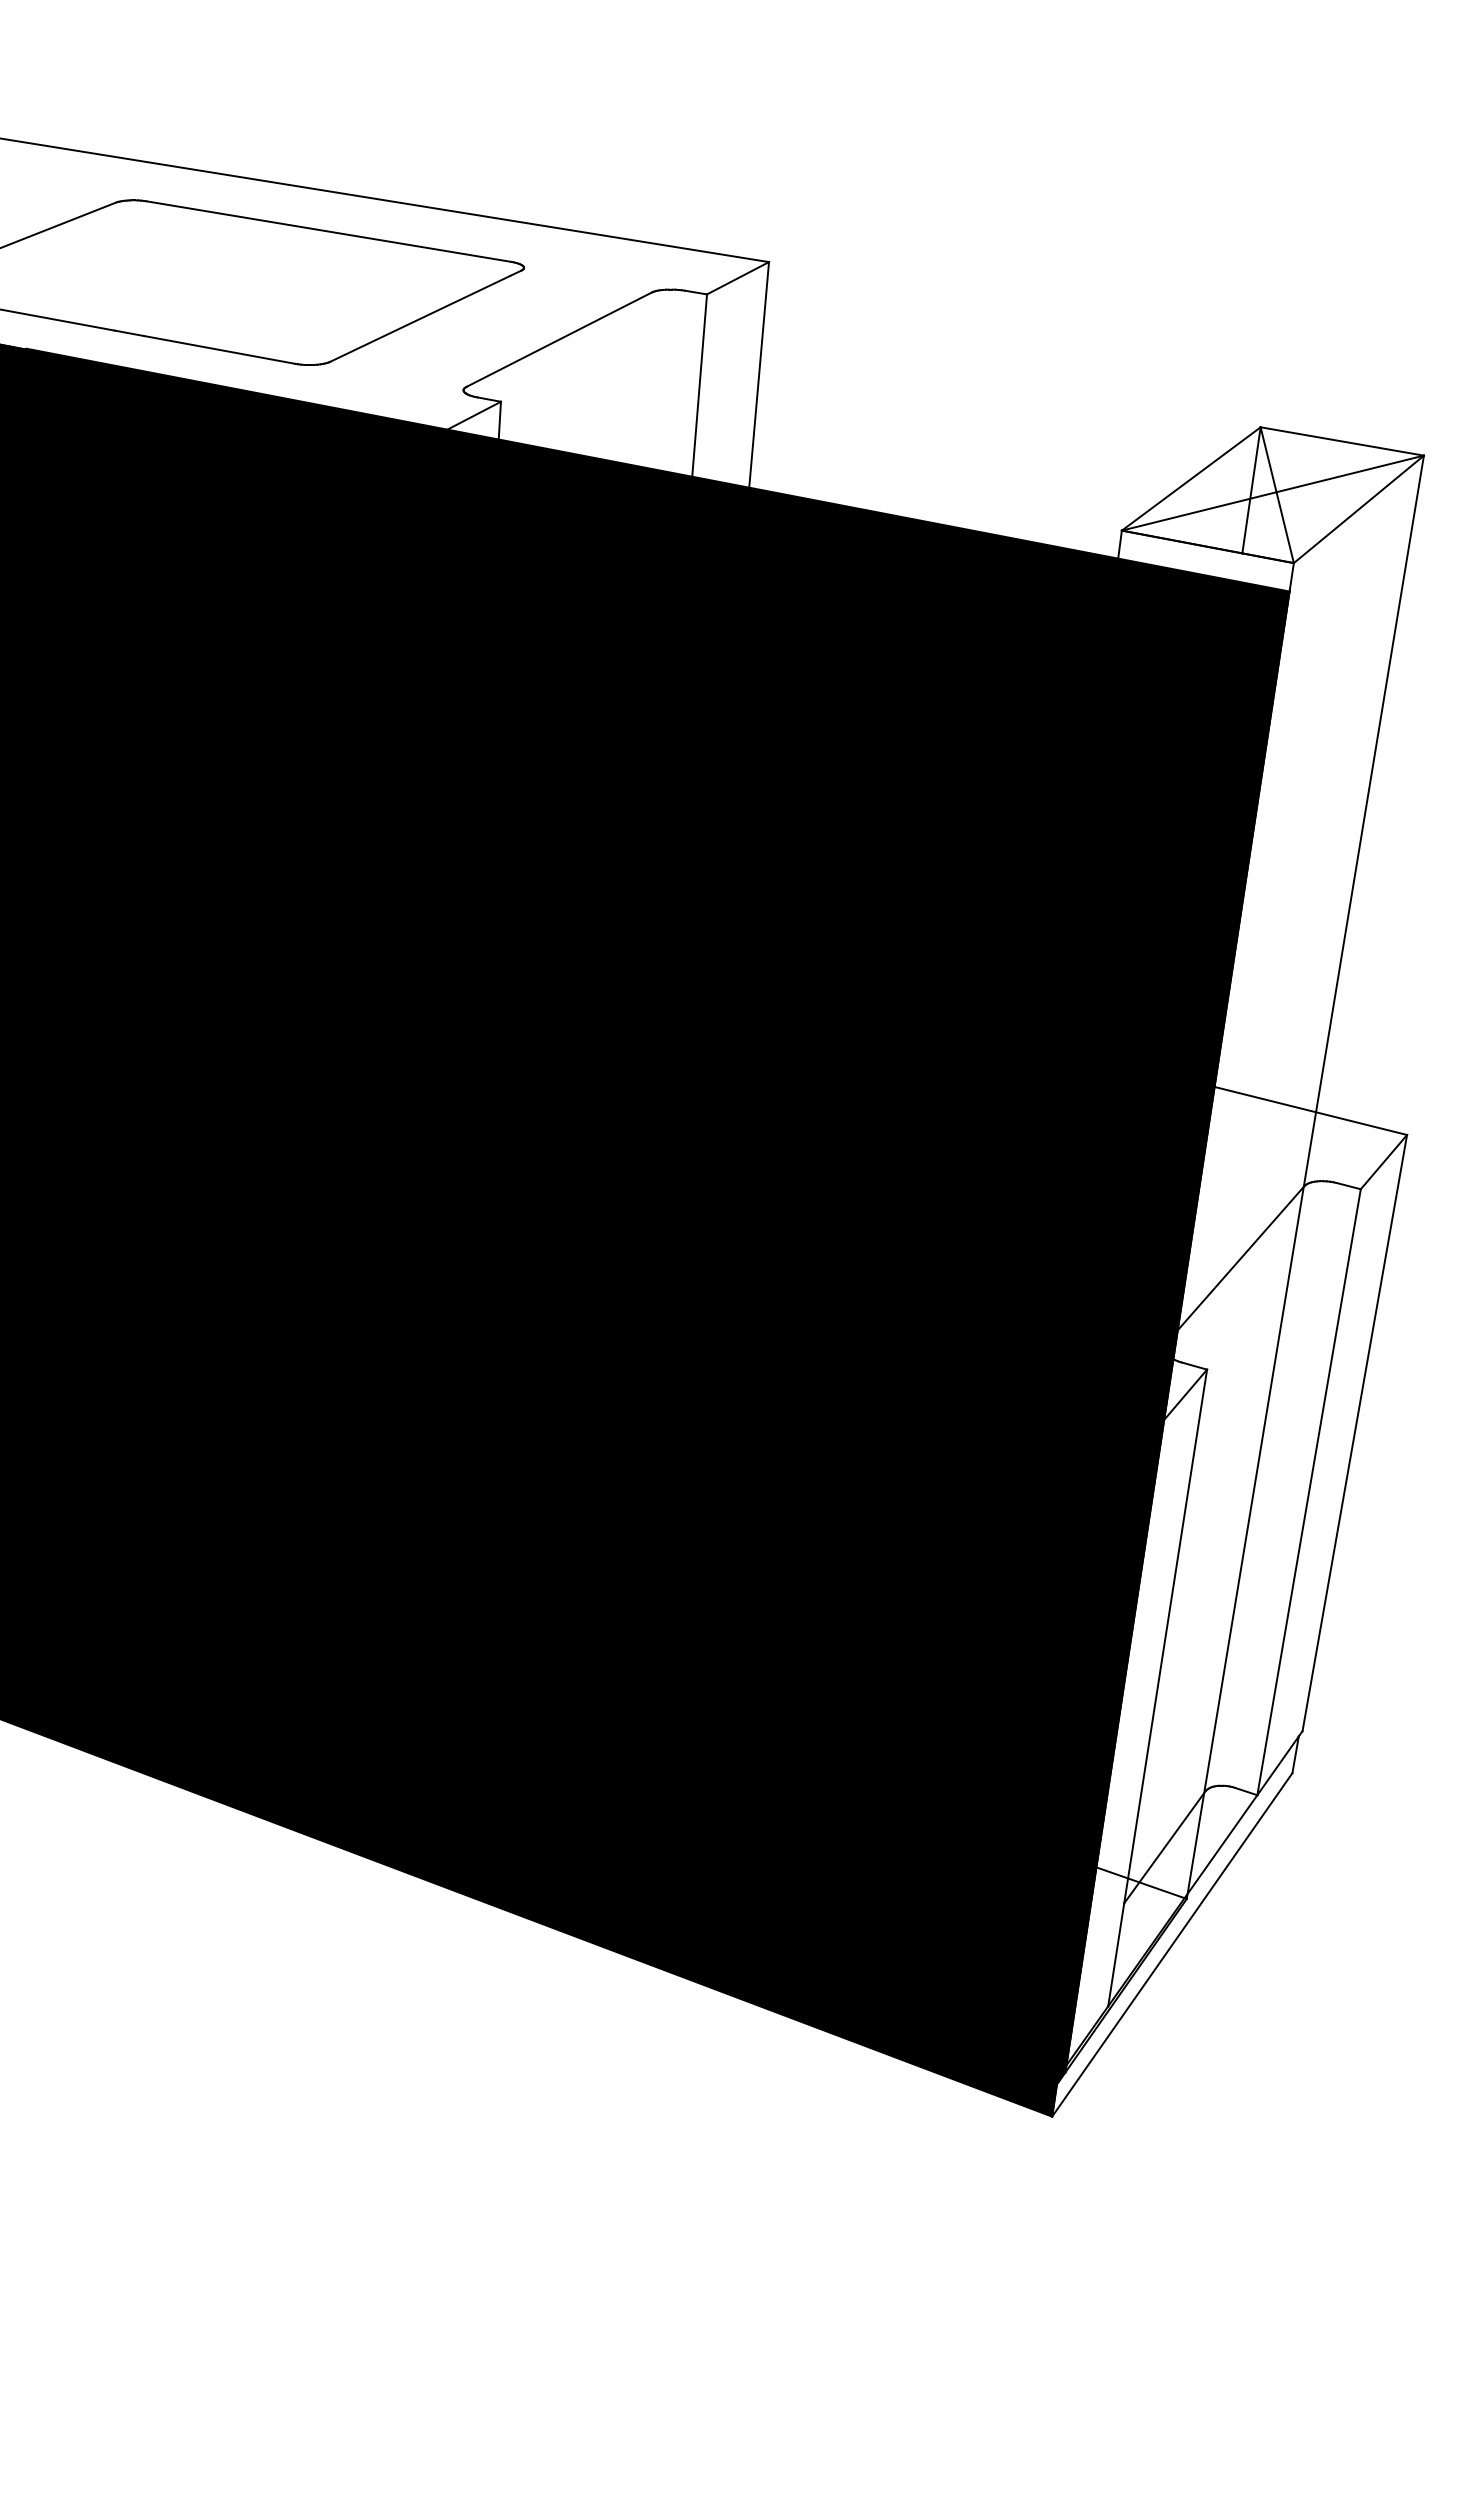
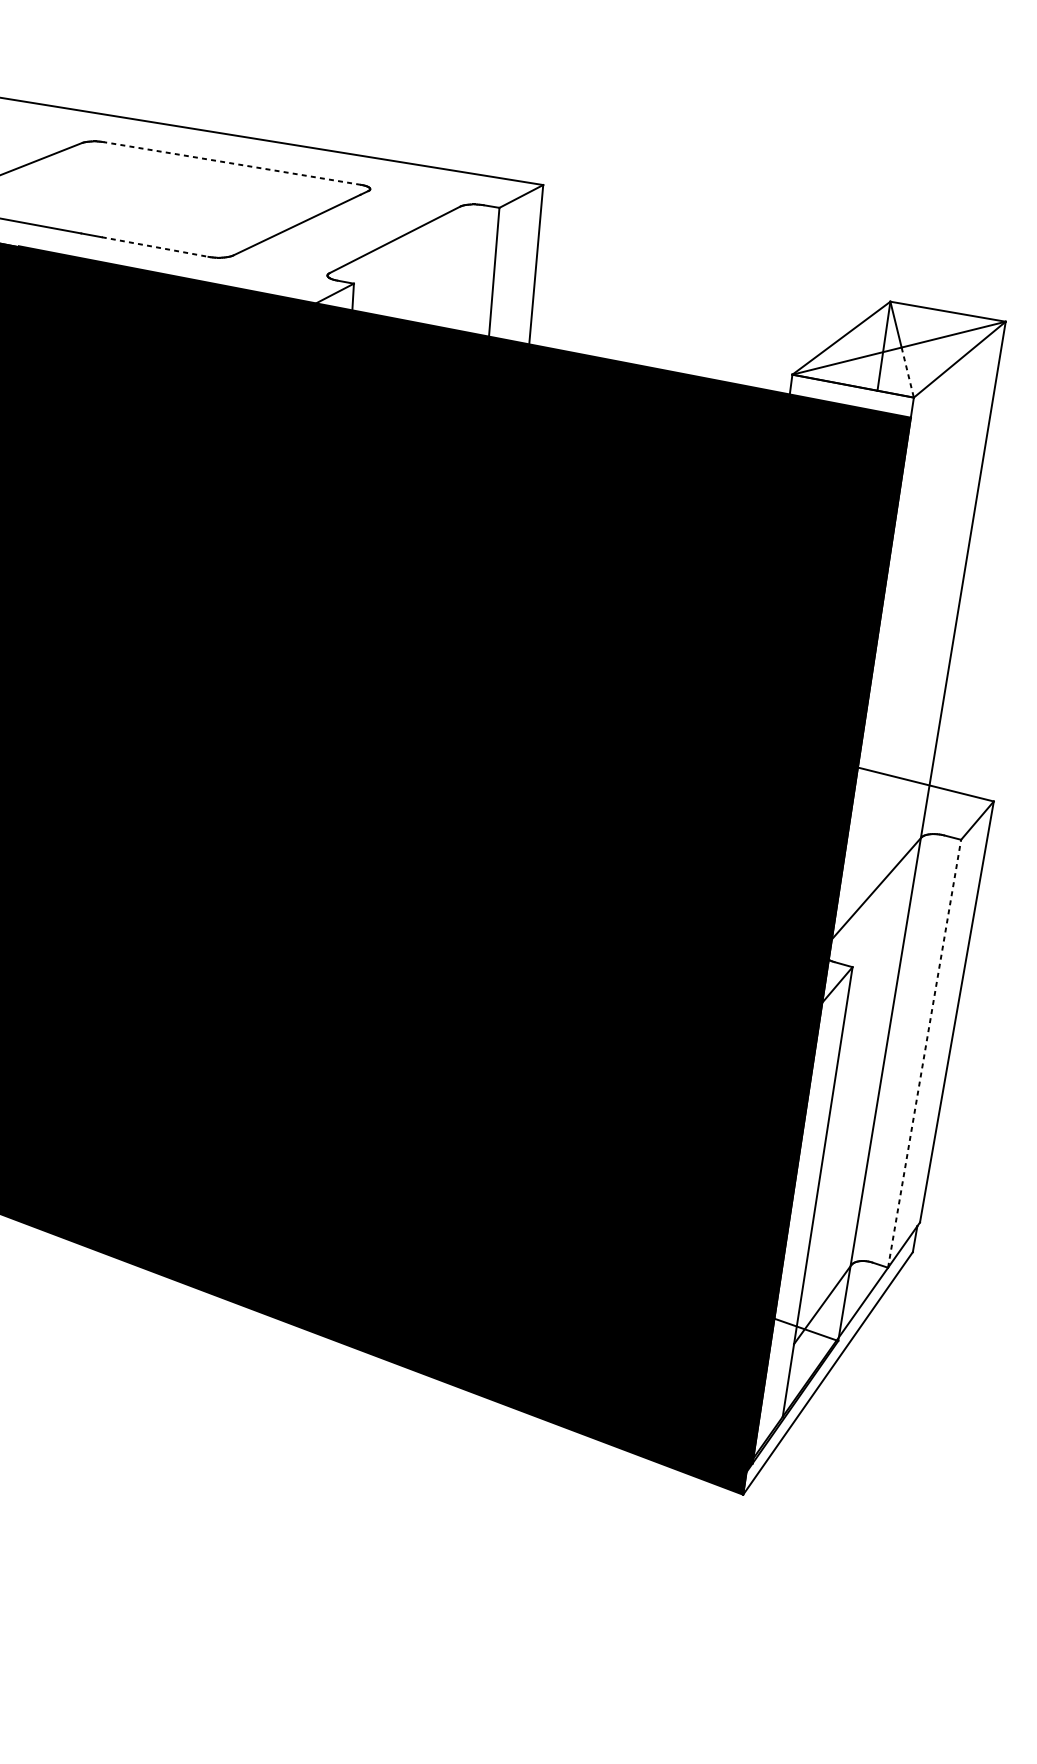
line: (328, 231) -> (232, 163), solid -> dashed
line: (219, 349) -> (155, 246), solid -> dashed
line: (1285, 528) -> (907, 373), solid -> dashed
line: (1309, 1491) -> (924, 1053), solid -> dashed

